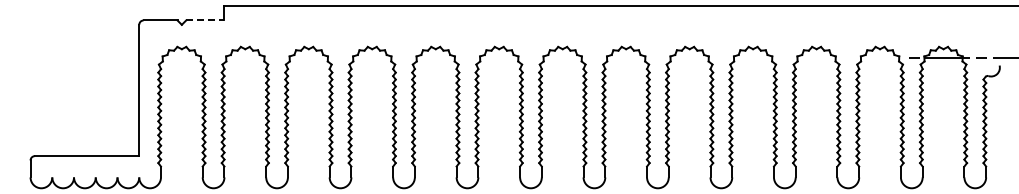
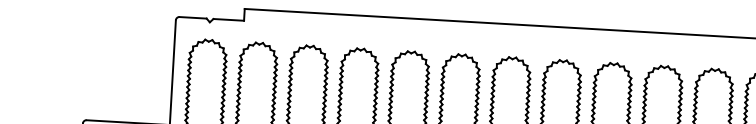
line: (205, 20) -> (228, 19), dashed -> solid

